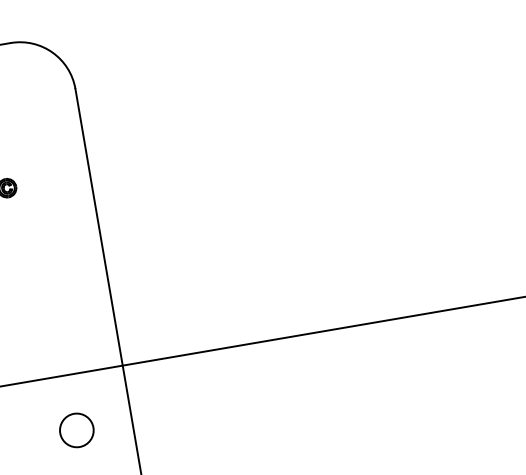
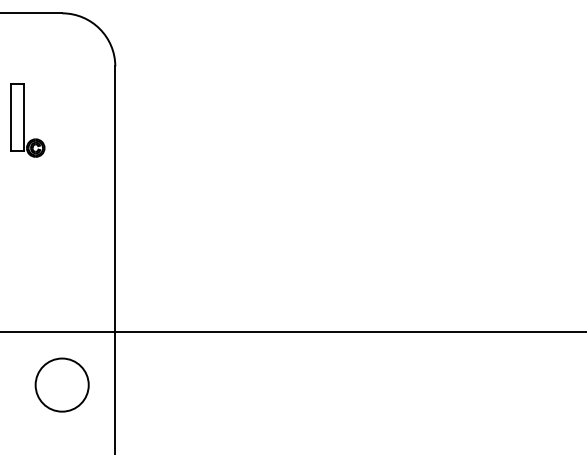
circle: (76, 429) -> (61, 384), size x1.67

